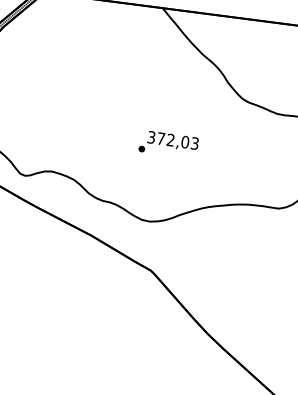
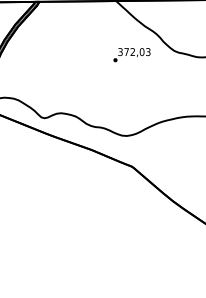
text: (167, 145) -> (131, 55), moved

